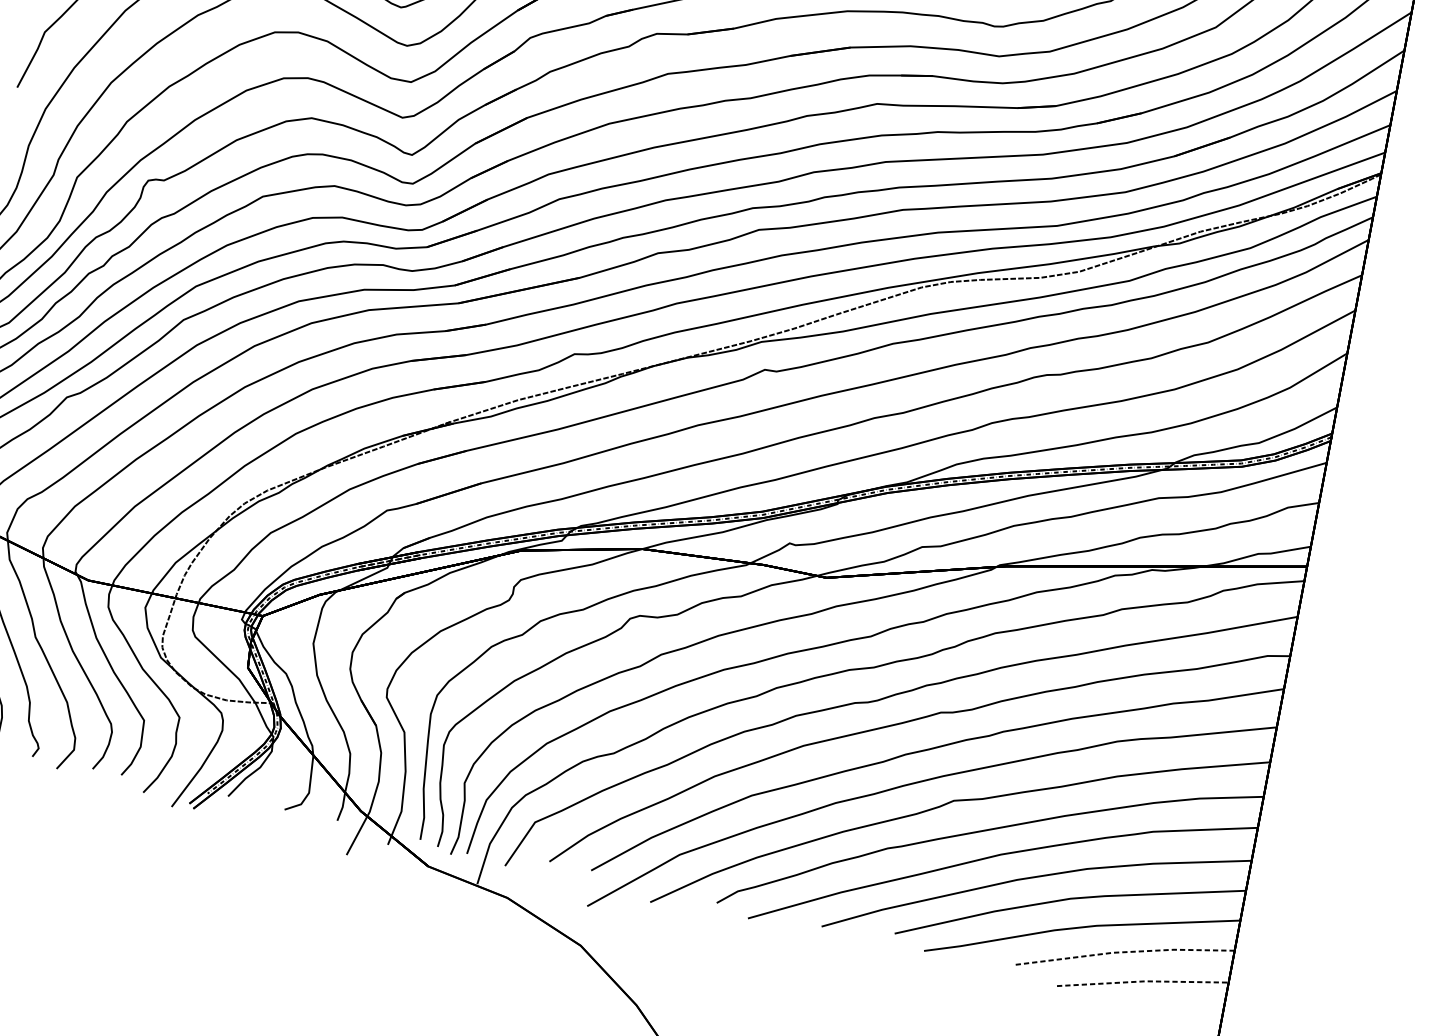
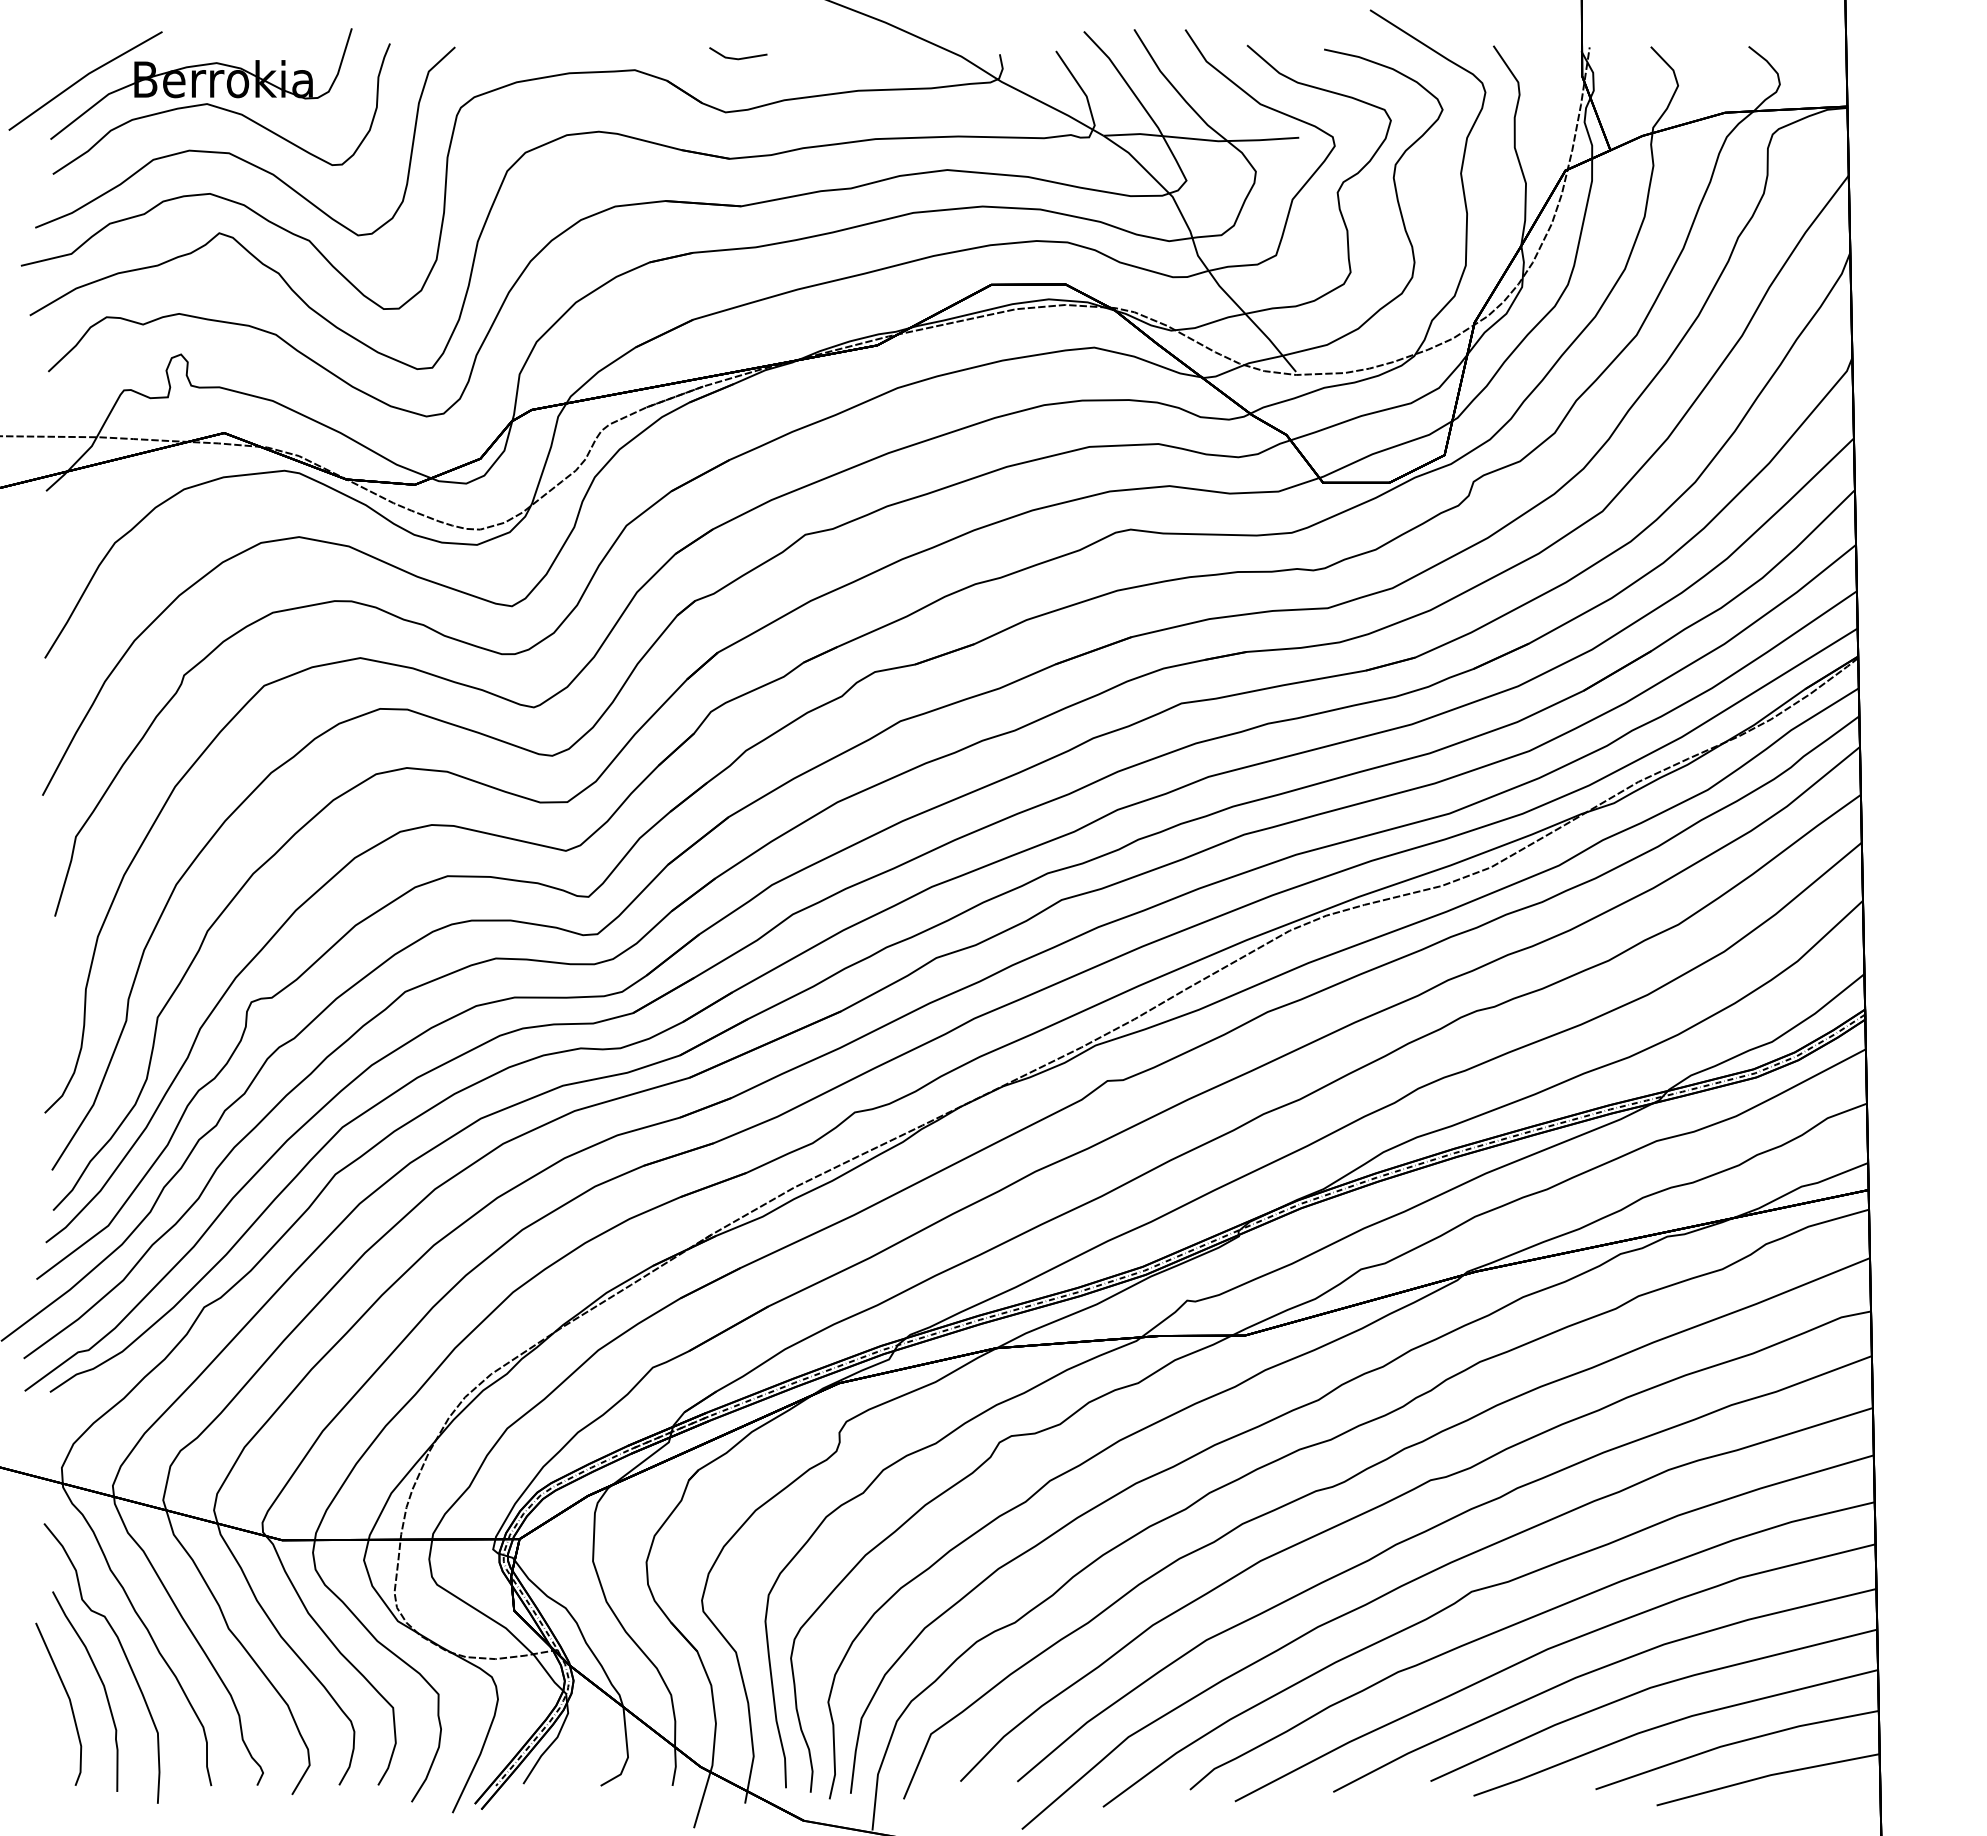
line: (1123, 952) -> (1734, 1743), dashed -> solid
line: (1143, 981) -> (1767, 1775), dashed -> solid

